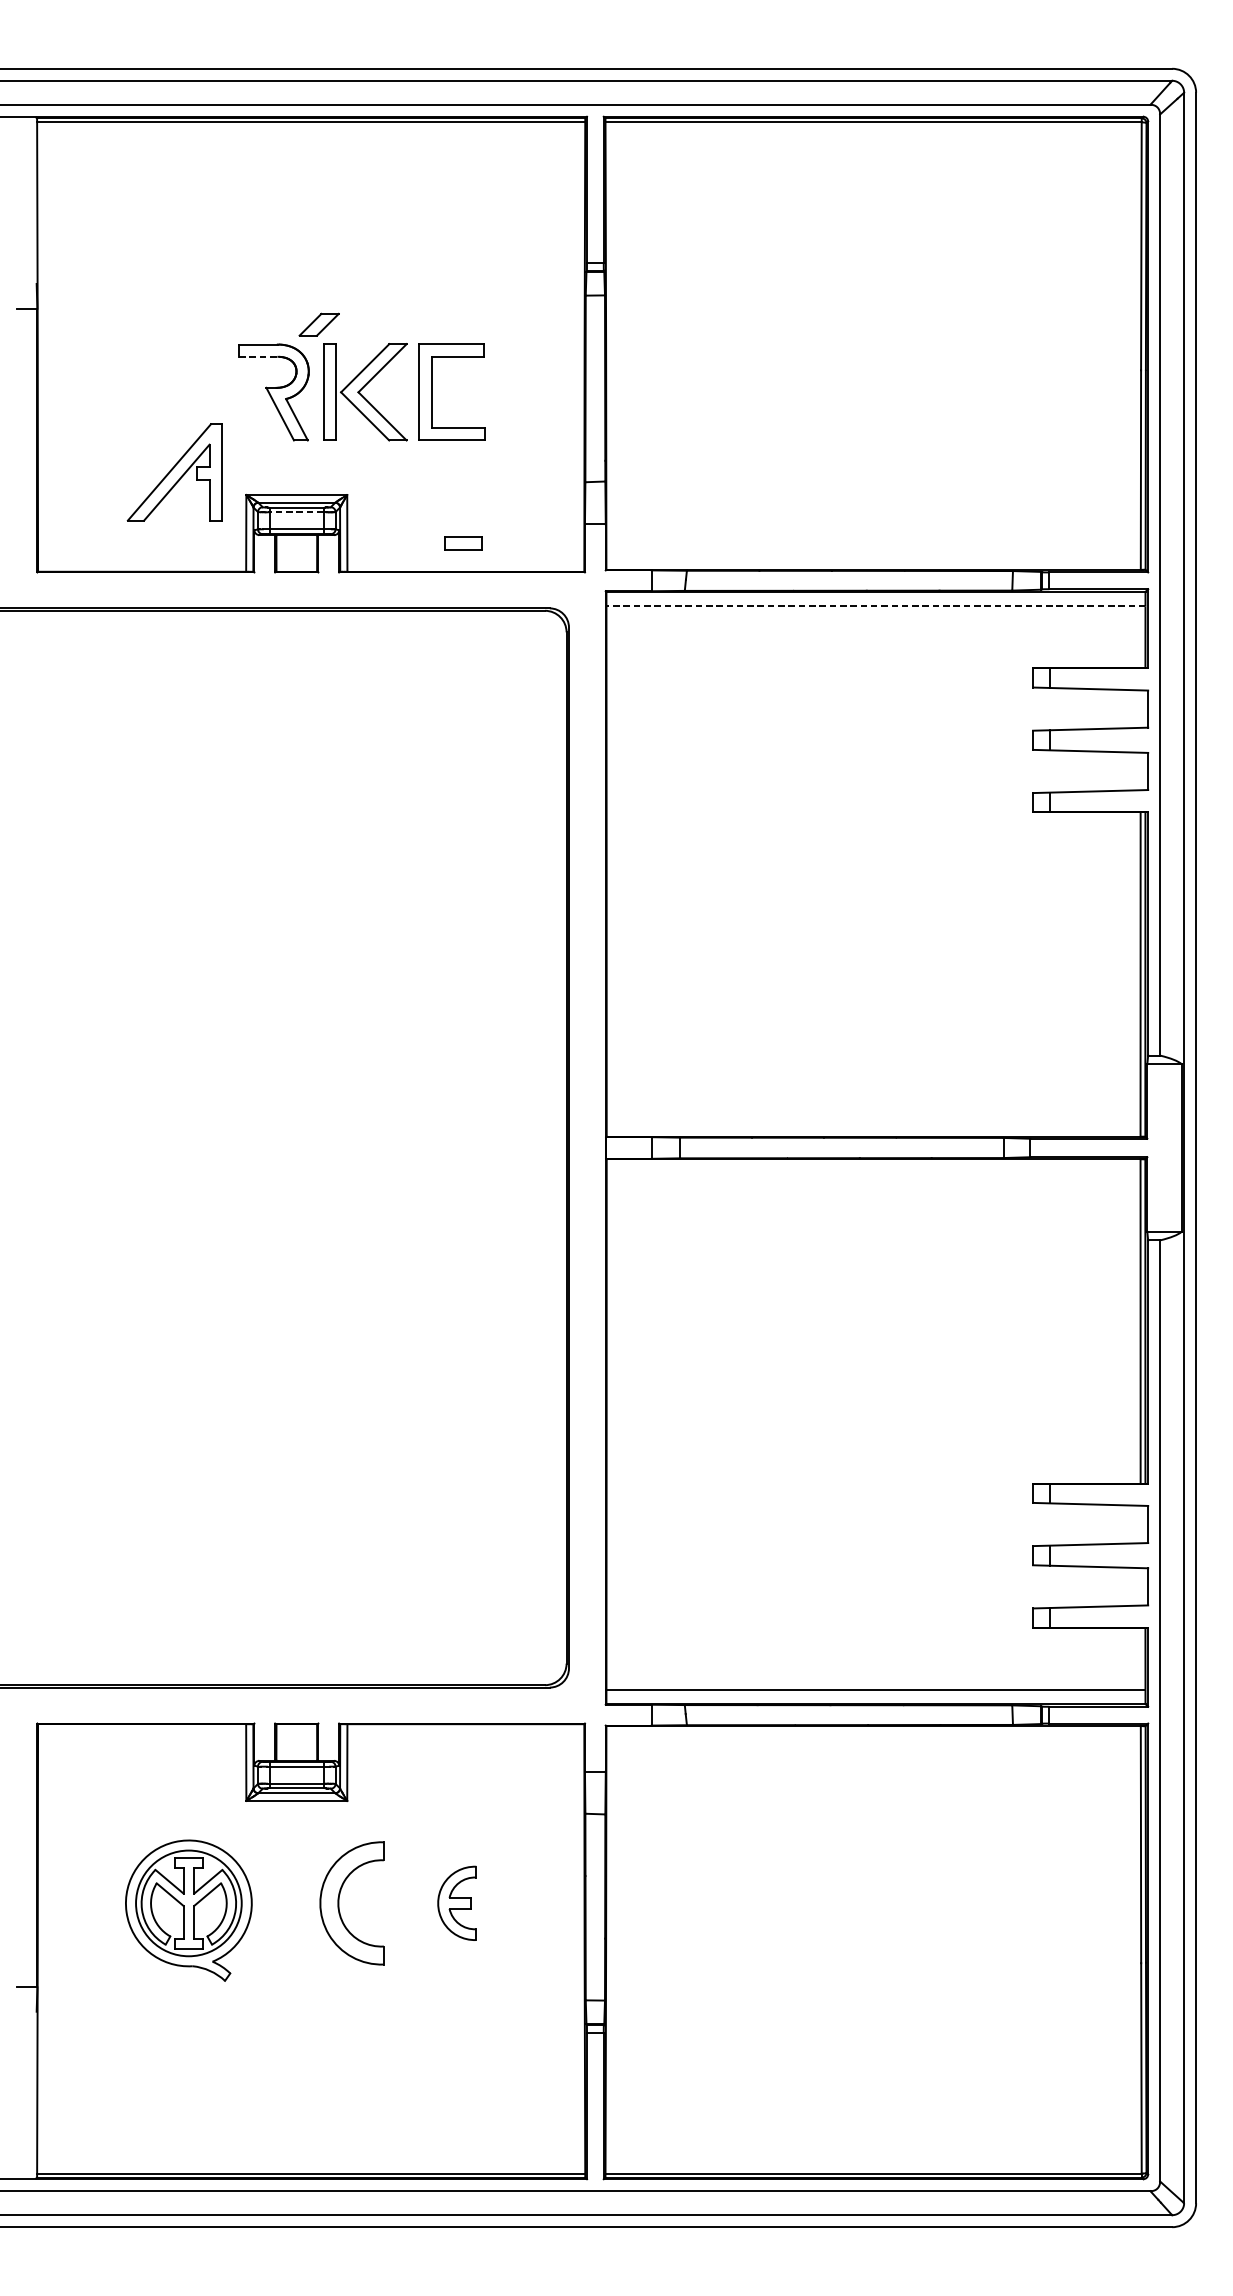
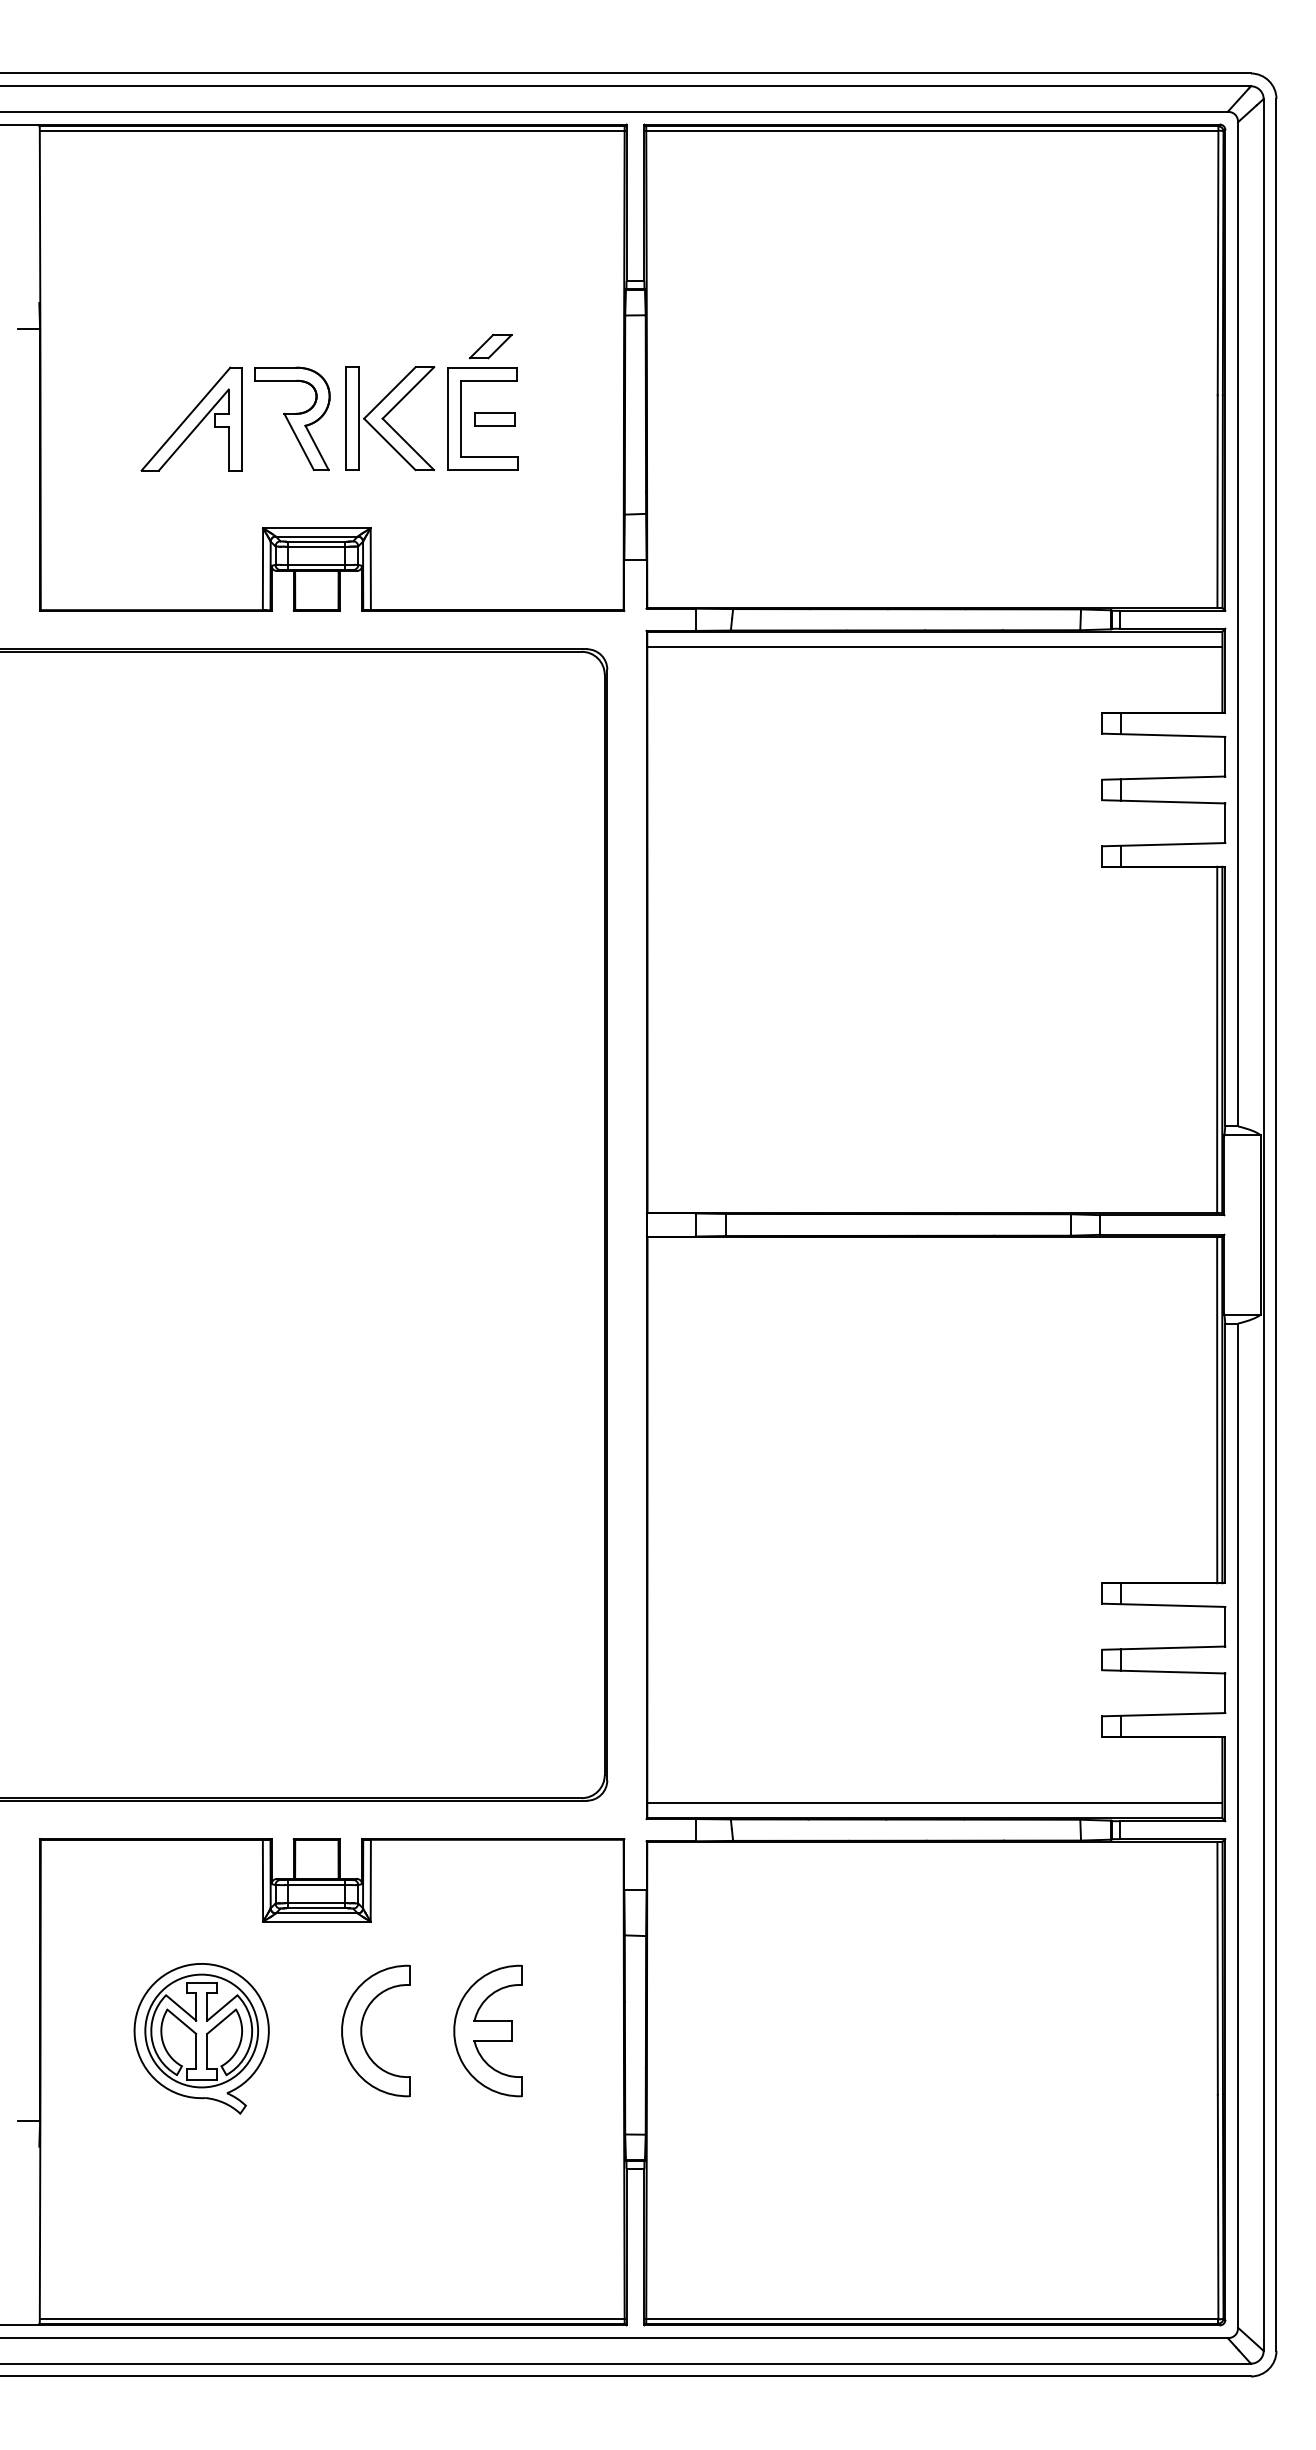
part: (318, 324) -> (490, 346), moved
line: (258, 356) -> (275, 380), dashed -> solid
part: (174, 471) -> (191, 418), moved
line: (295, 512) -> (315, 546), dashed -> solid
part: (463, 543) -> (494, 419), moved
line: (875, 606) -> (934, 647), dashed -> solid
part: (456, 1902) -> (487, 2030), size x1.67

